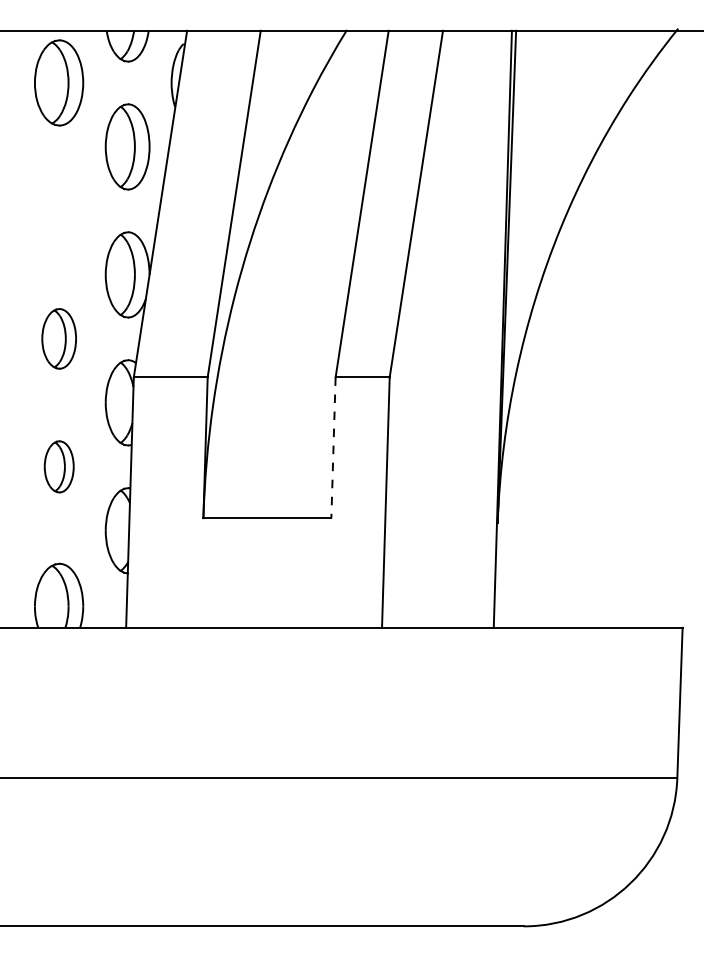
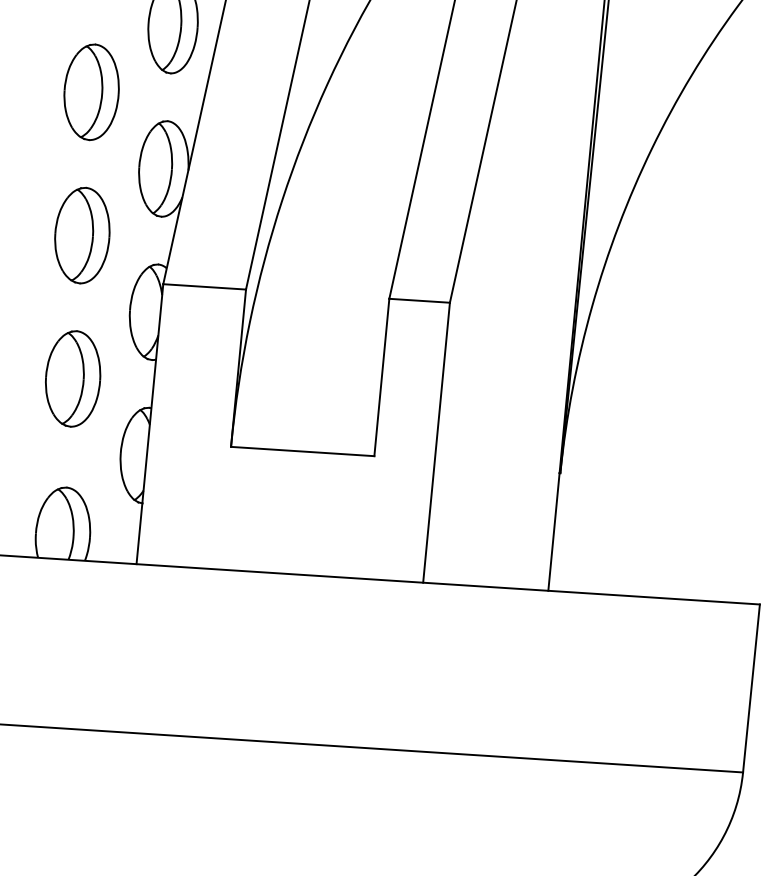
part: (59, 210) -> (92, 91), added
part: (59, 338) -> (82, 235), size x1.43
line: (333, 448) -> (381, 378), dashed -> solid
part: (59, 466) -> (73, 378), size x1.67

